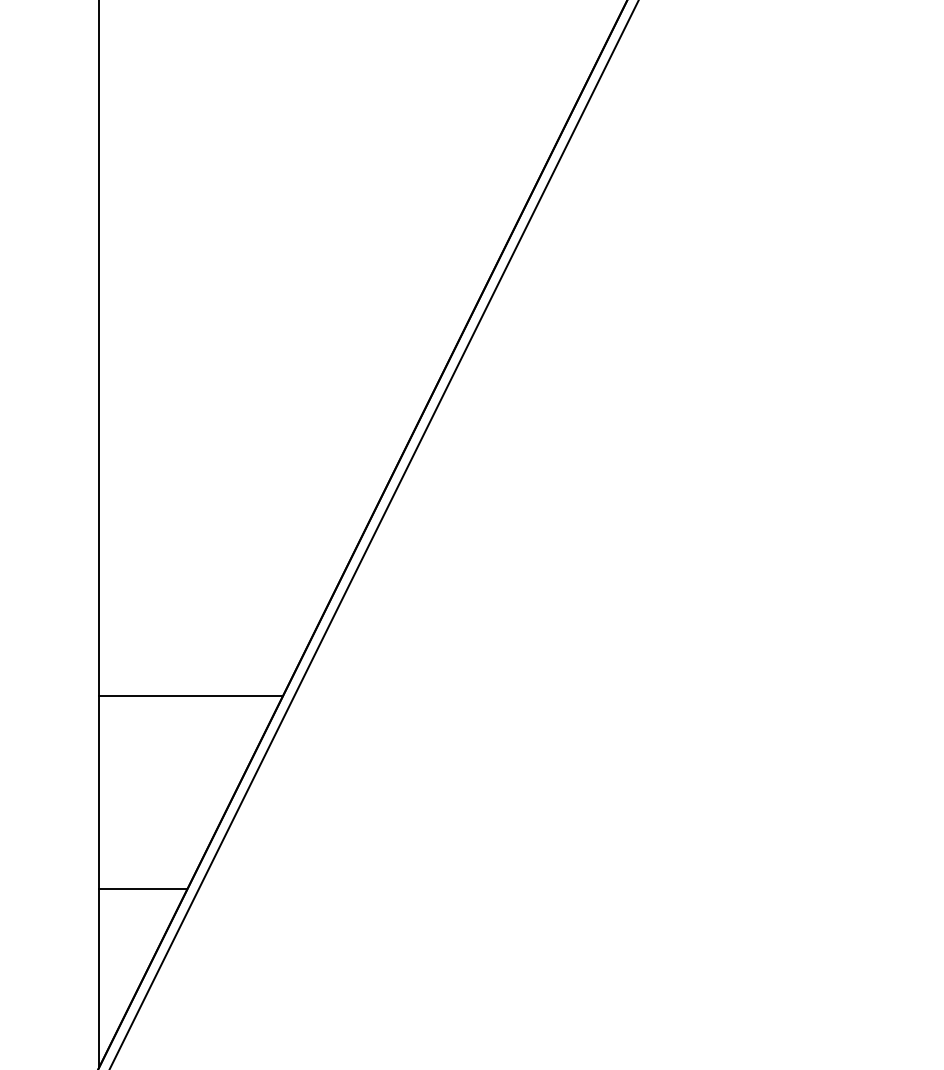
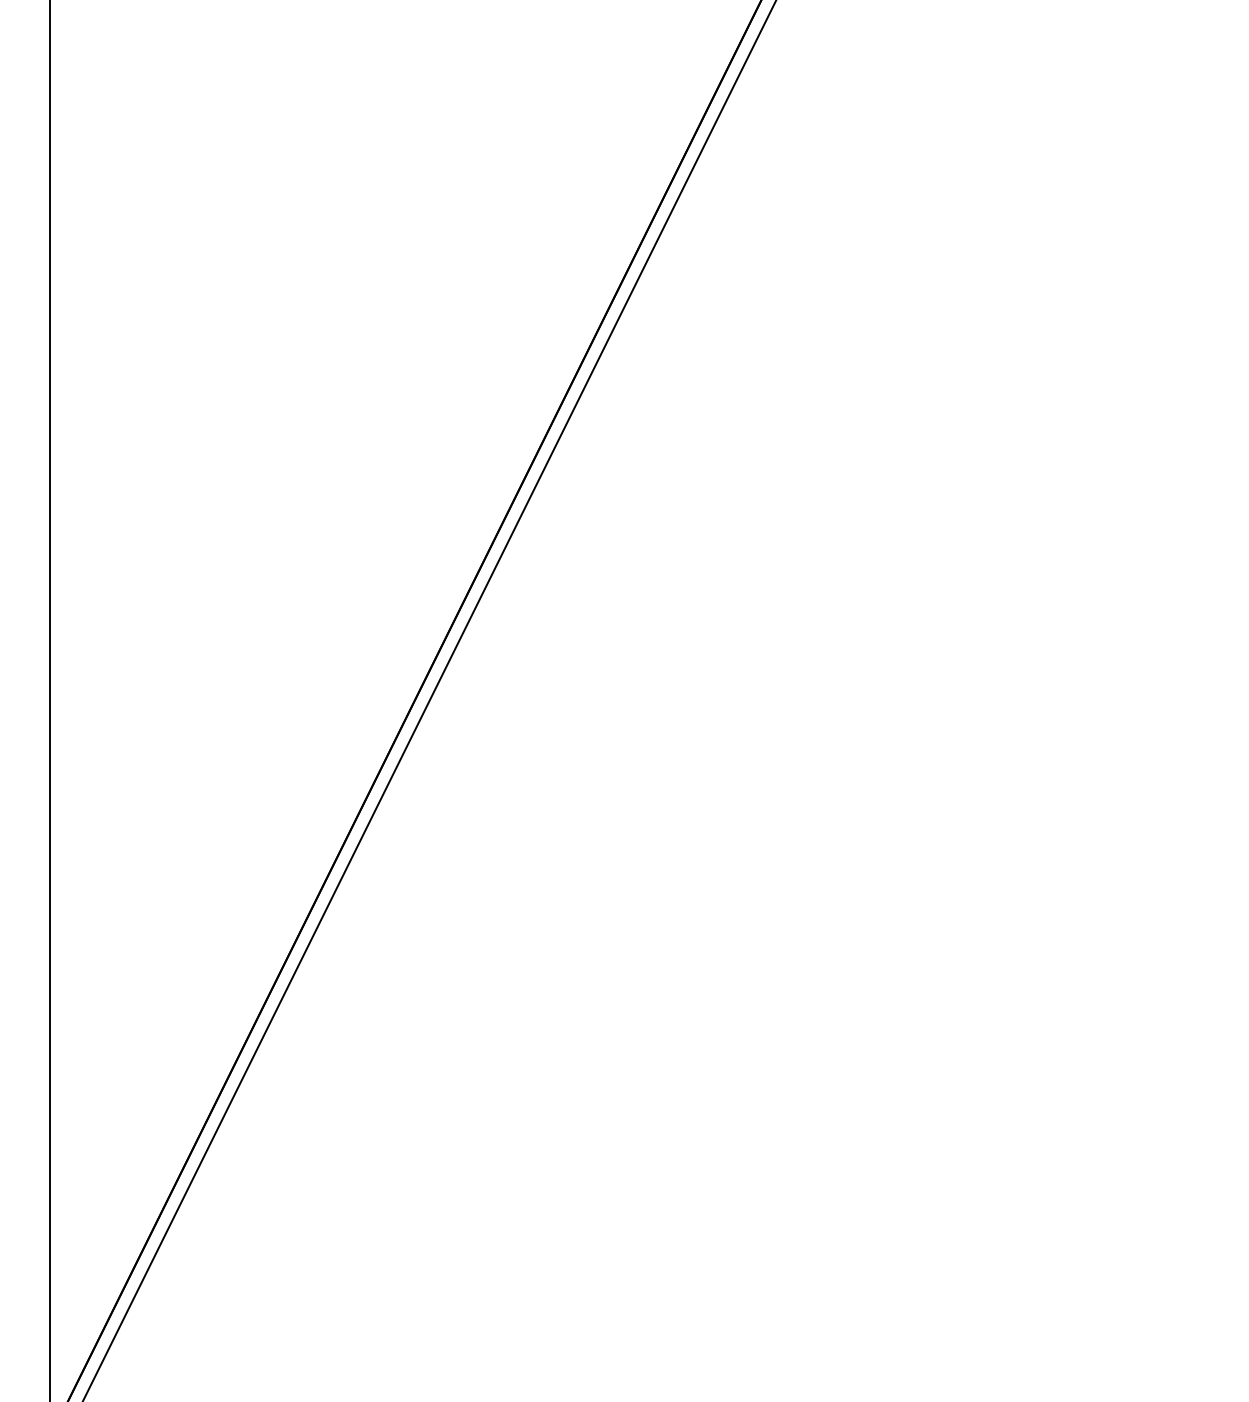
line: (191, 696) -> (170, 951), removed
line: (142, 889) -> (107, 1203), removed

